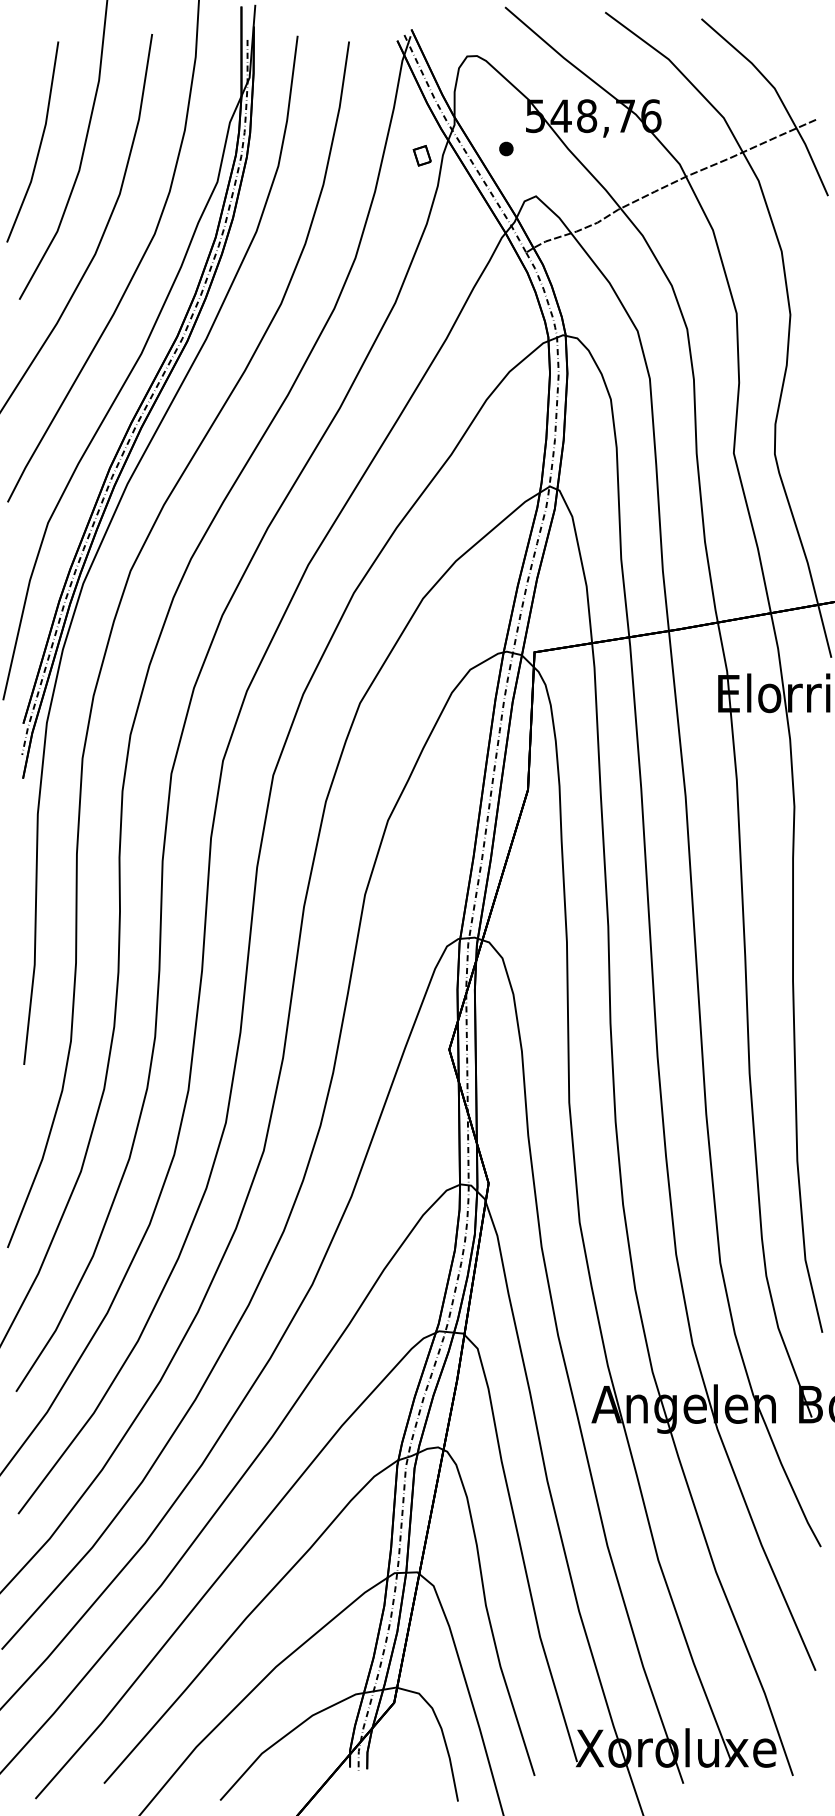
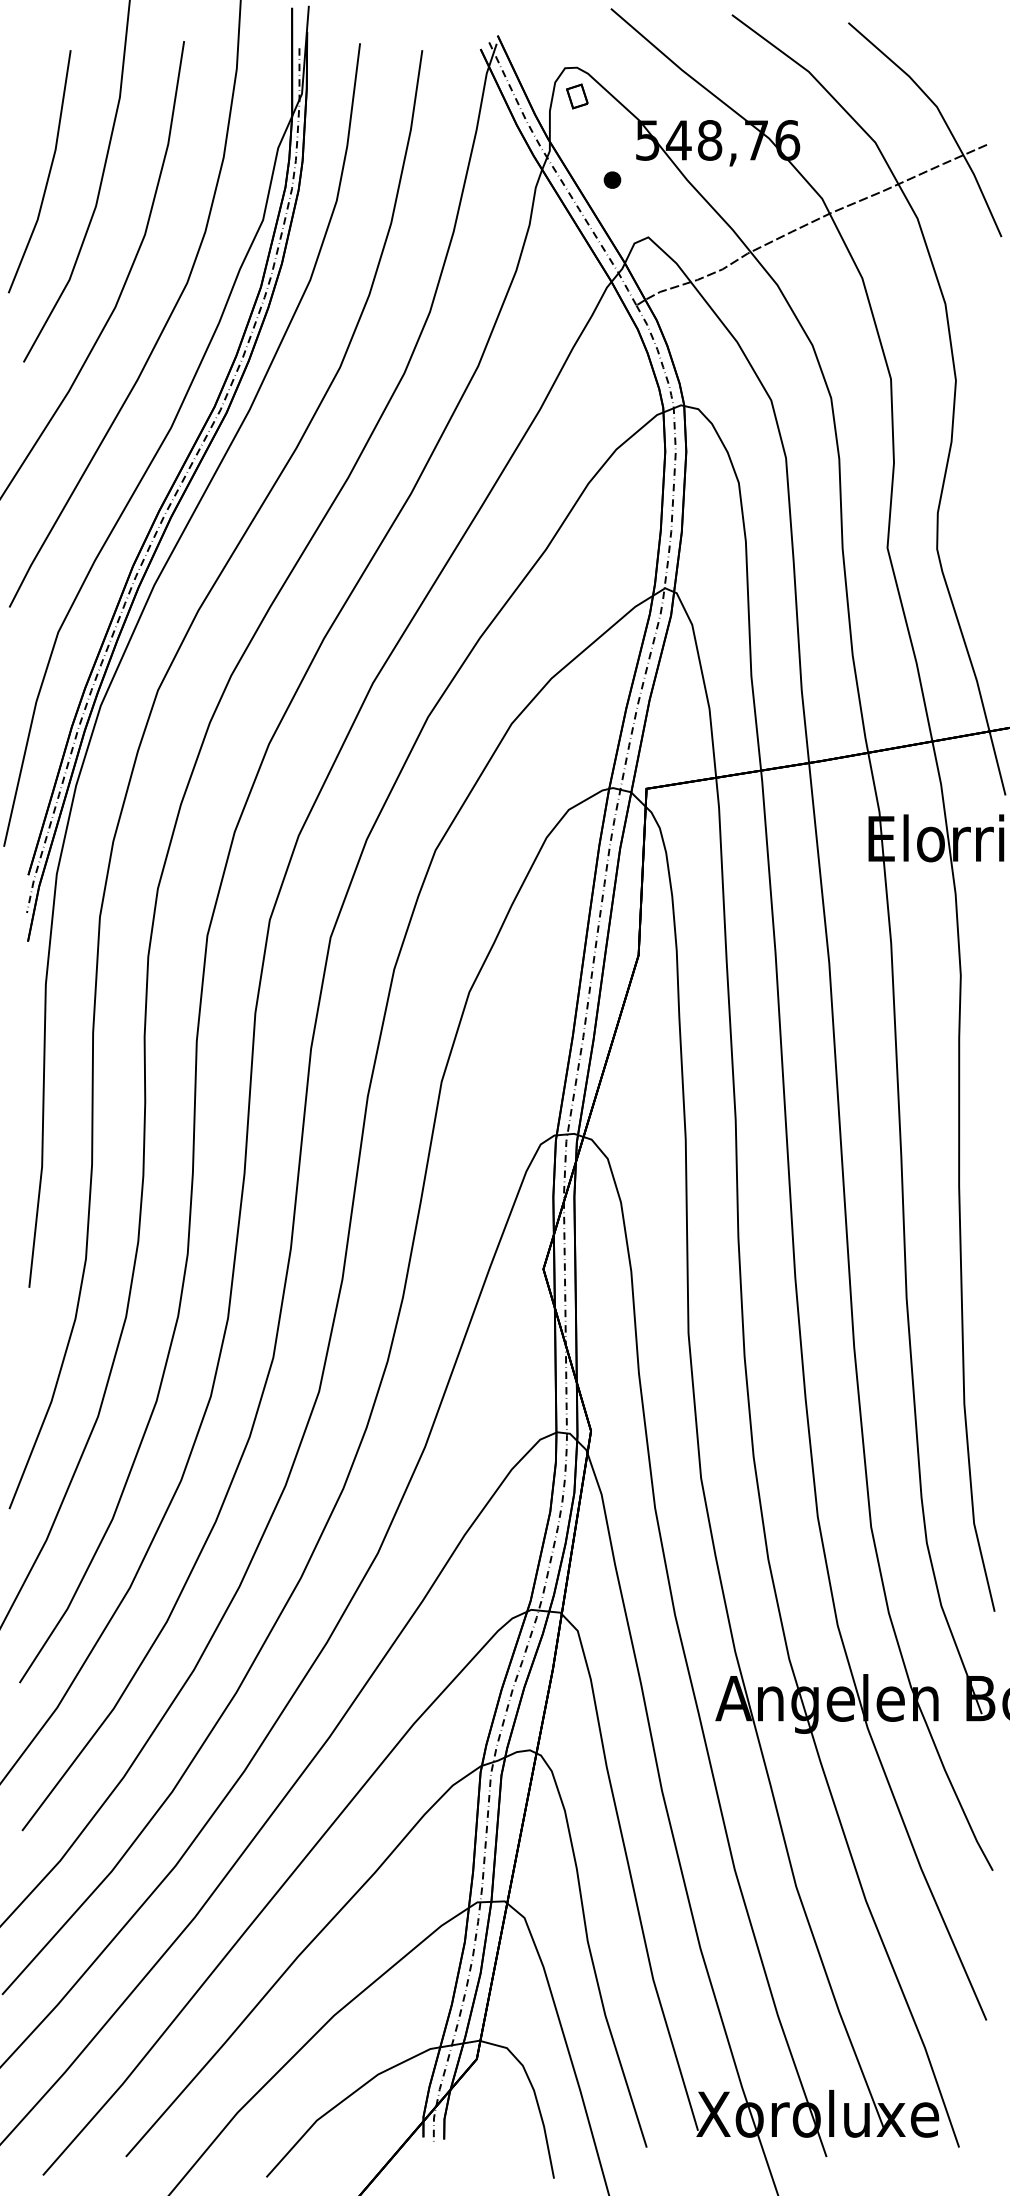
part: (421, 155) -> (576, 96), moved

